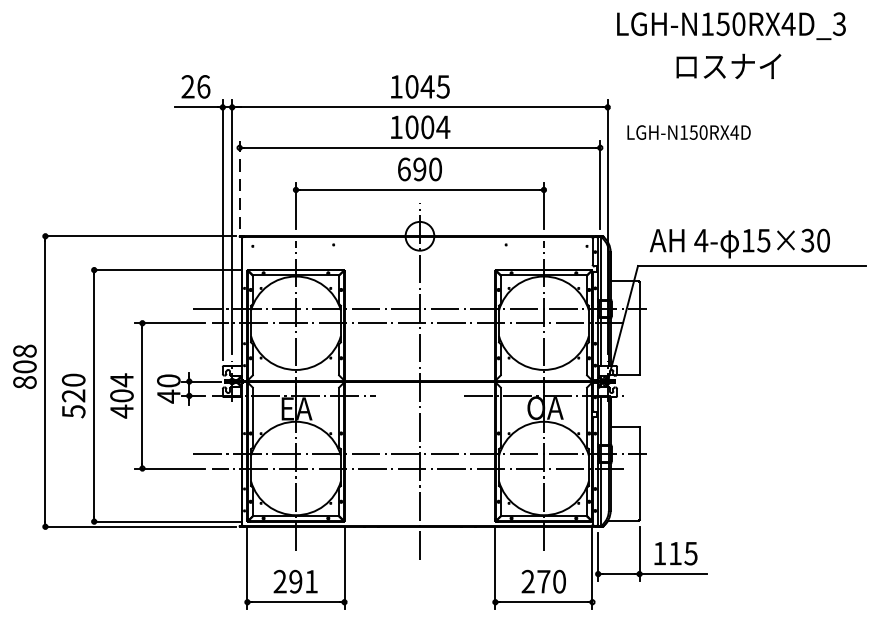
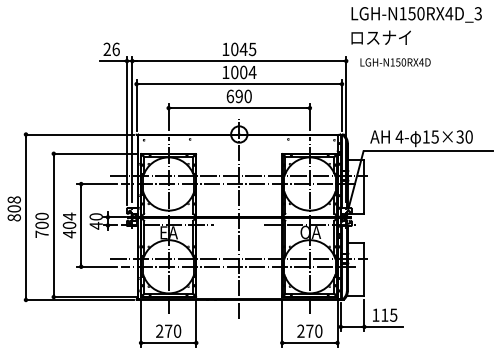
text: (727, 65) -> (380, 37), moved
text: (688, 132) -> (395, 62), moved
line: (239, 183) -> (136, 104), dashed -> solid
text: (72, 403) -> (41, 229), 520 -> 700
text: (304, 580) -> (173, 330), 291 -> 270

